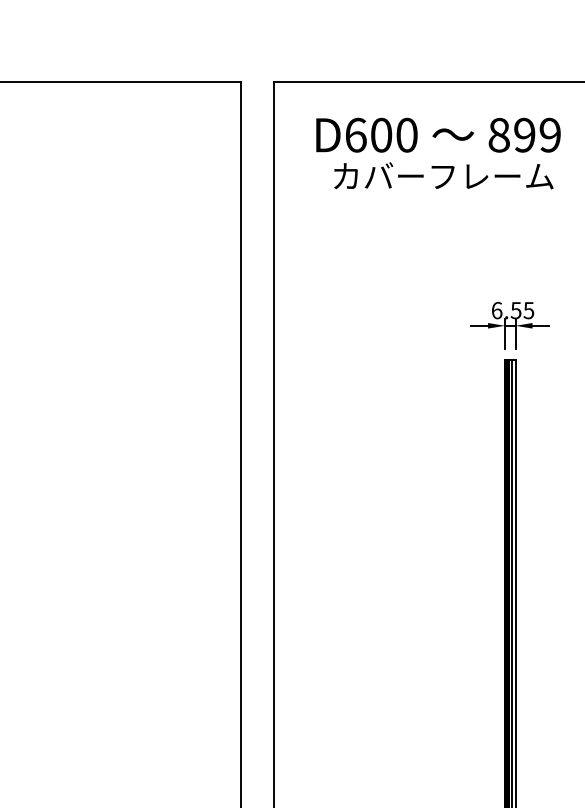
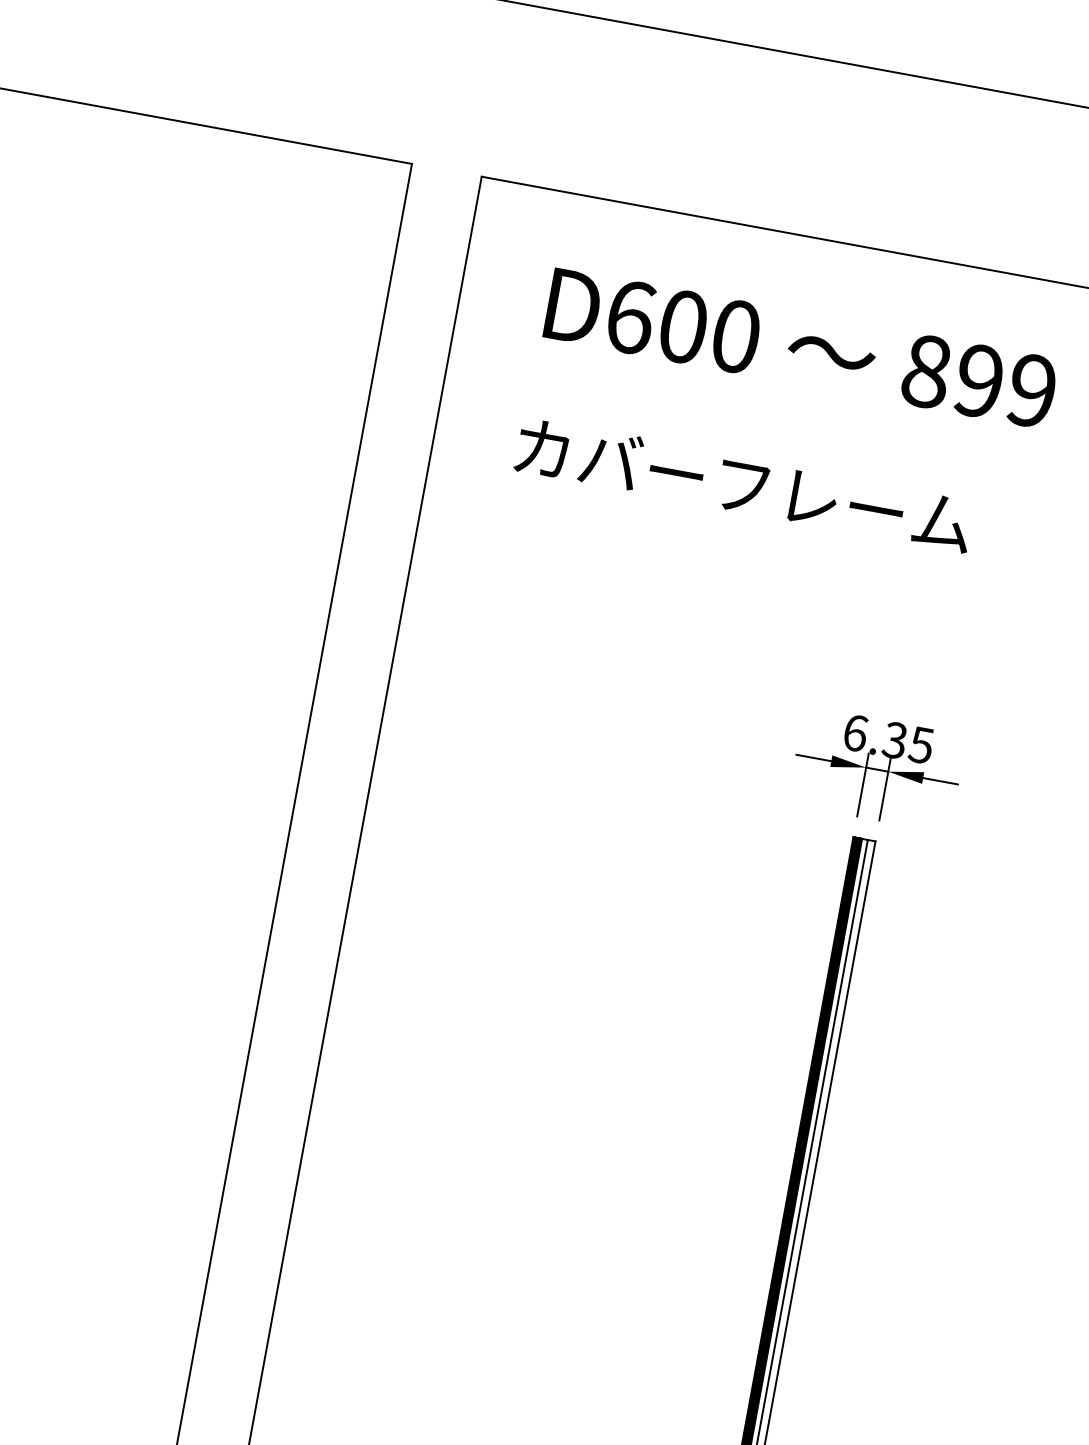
text: (443, 175) -> (744, 483), moved
text: (516, 310) -> (895, 740), 6.55 -> 6.35

